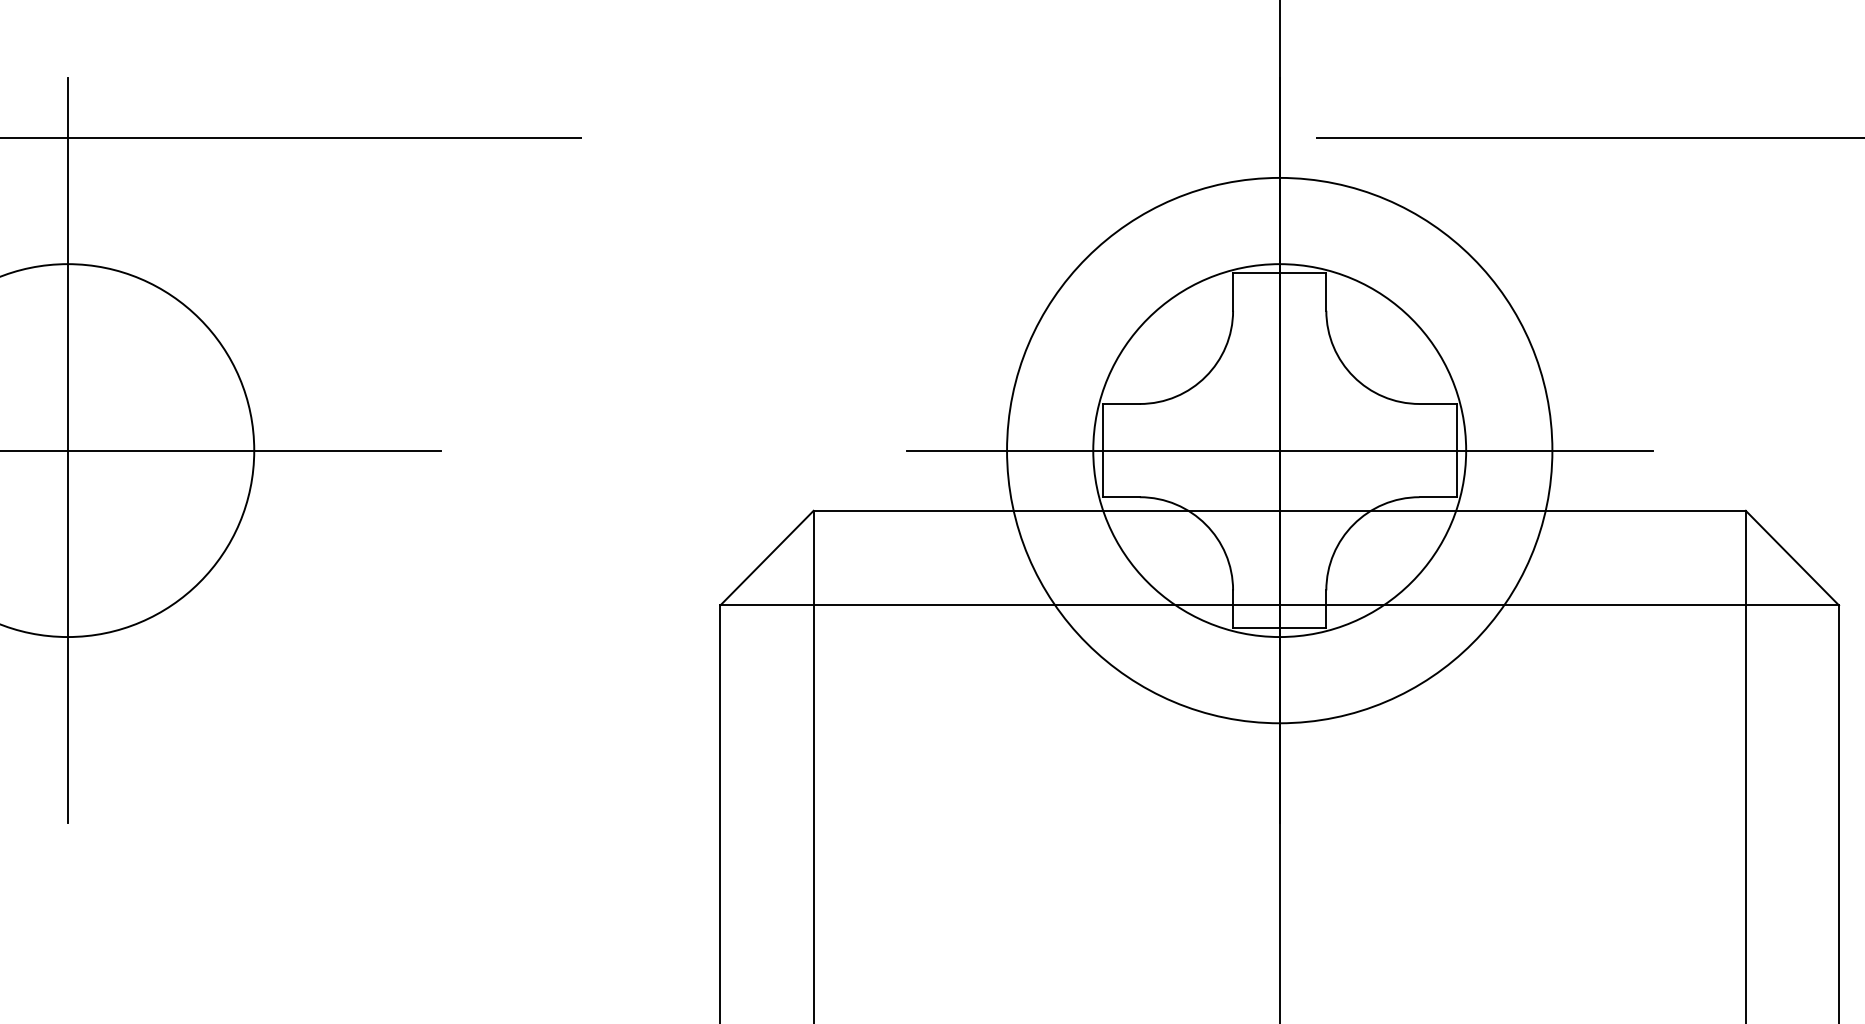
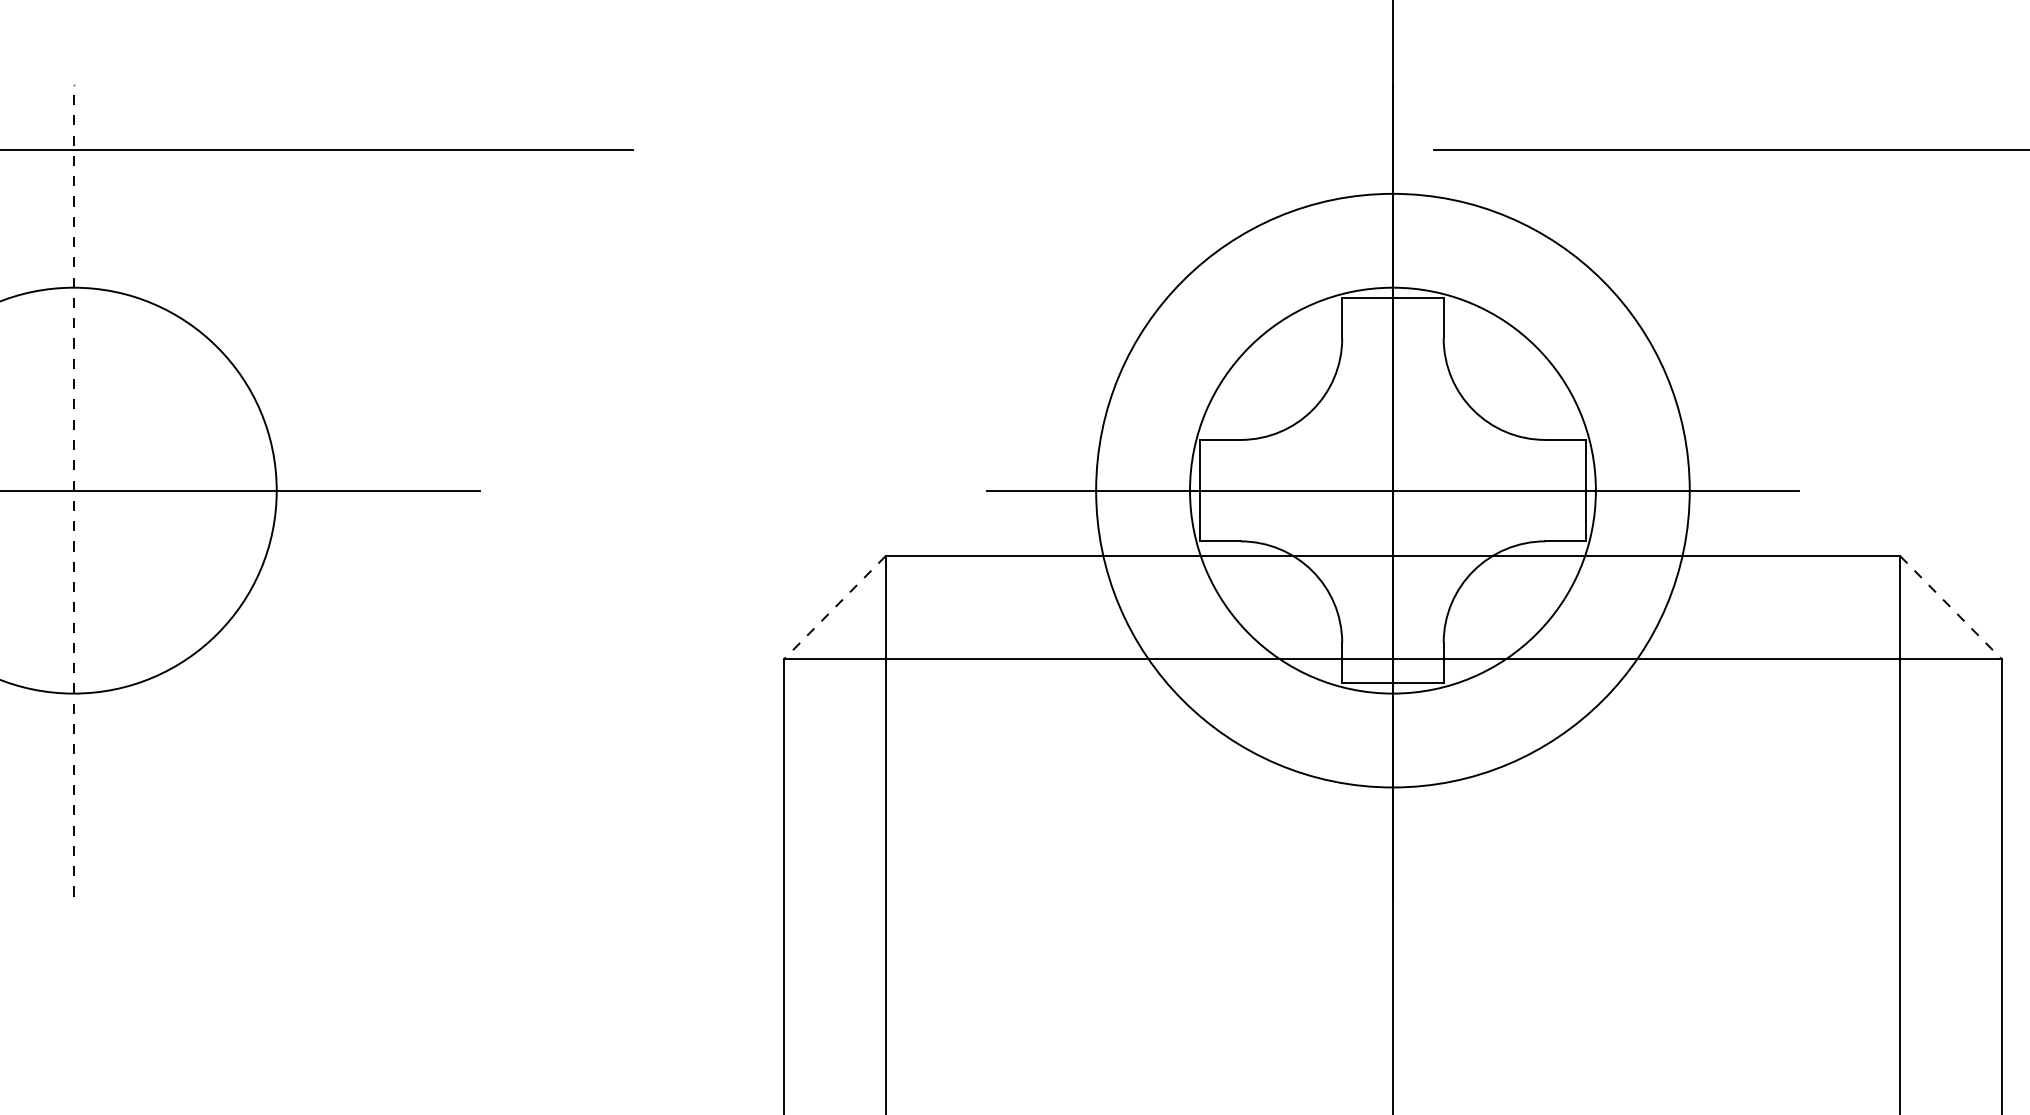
line: (67, 450) -> (73, 490), solid -> dashed
line: (766, 558) -> (834, 608), solid -> dashed
line: (1792, 558) -> (1951, 608), solid -> dashed

